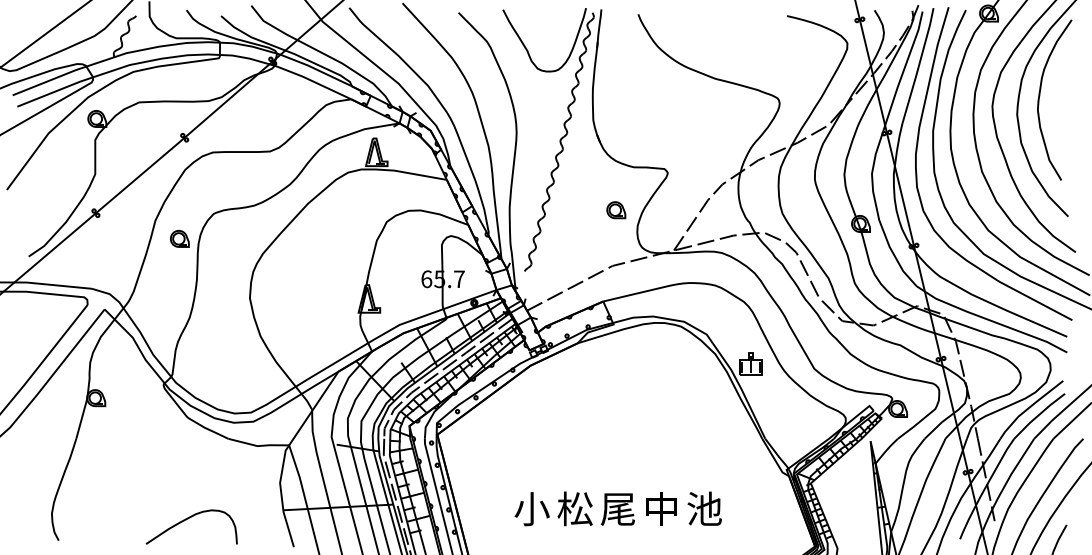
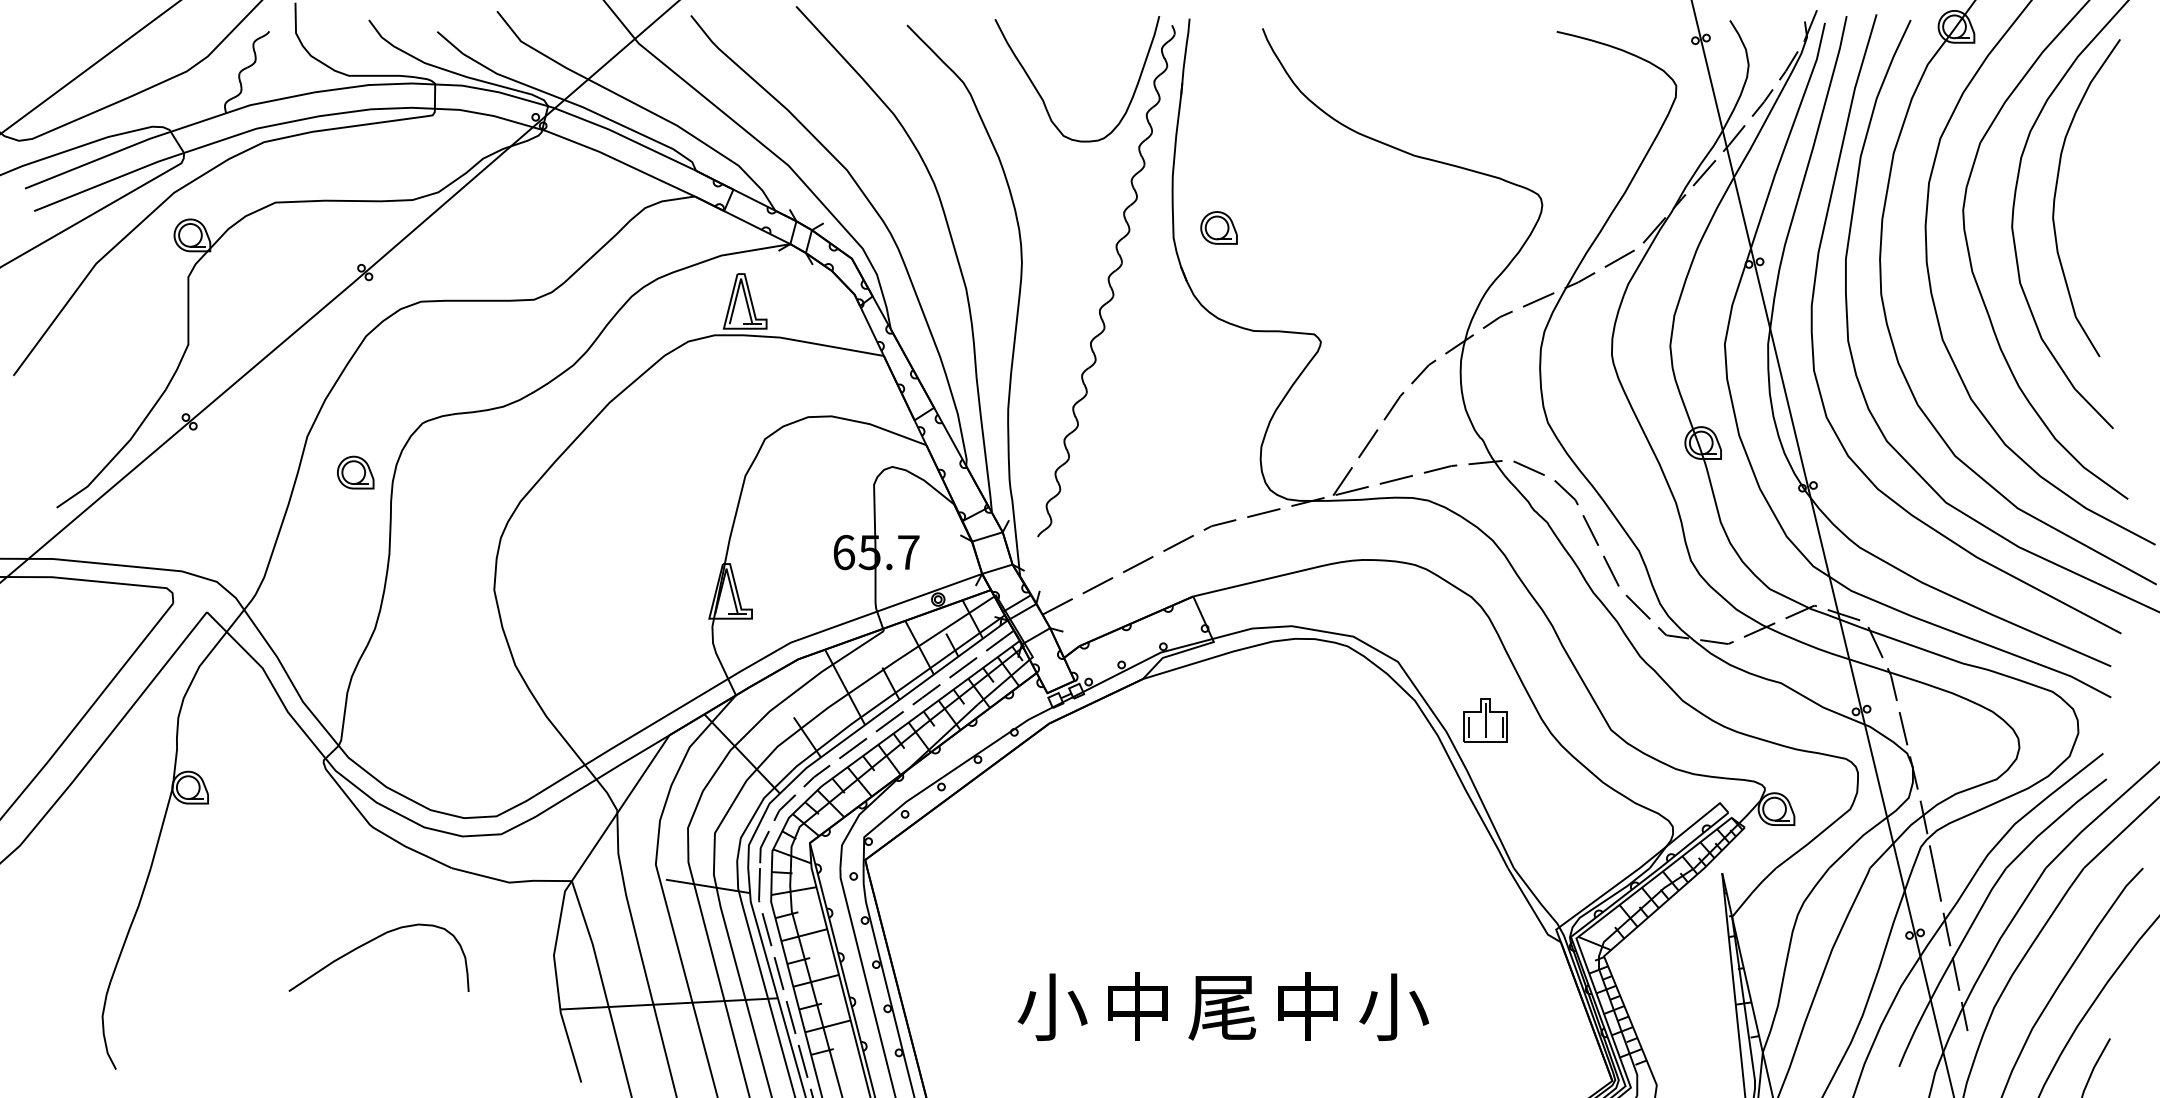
part: (616, 210) -> (1219, 228), moved
text: (574, 508) -> (1136, 1005), 松 -> 中
text: (704, 508) -> (1393, 1005), 池 -> 小
curve: (188, 519) -> (372, 942), moved

